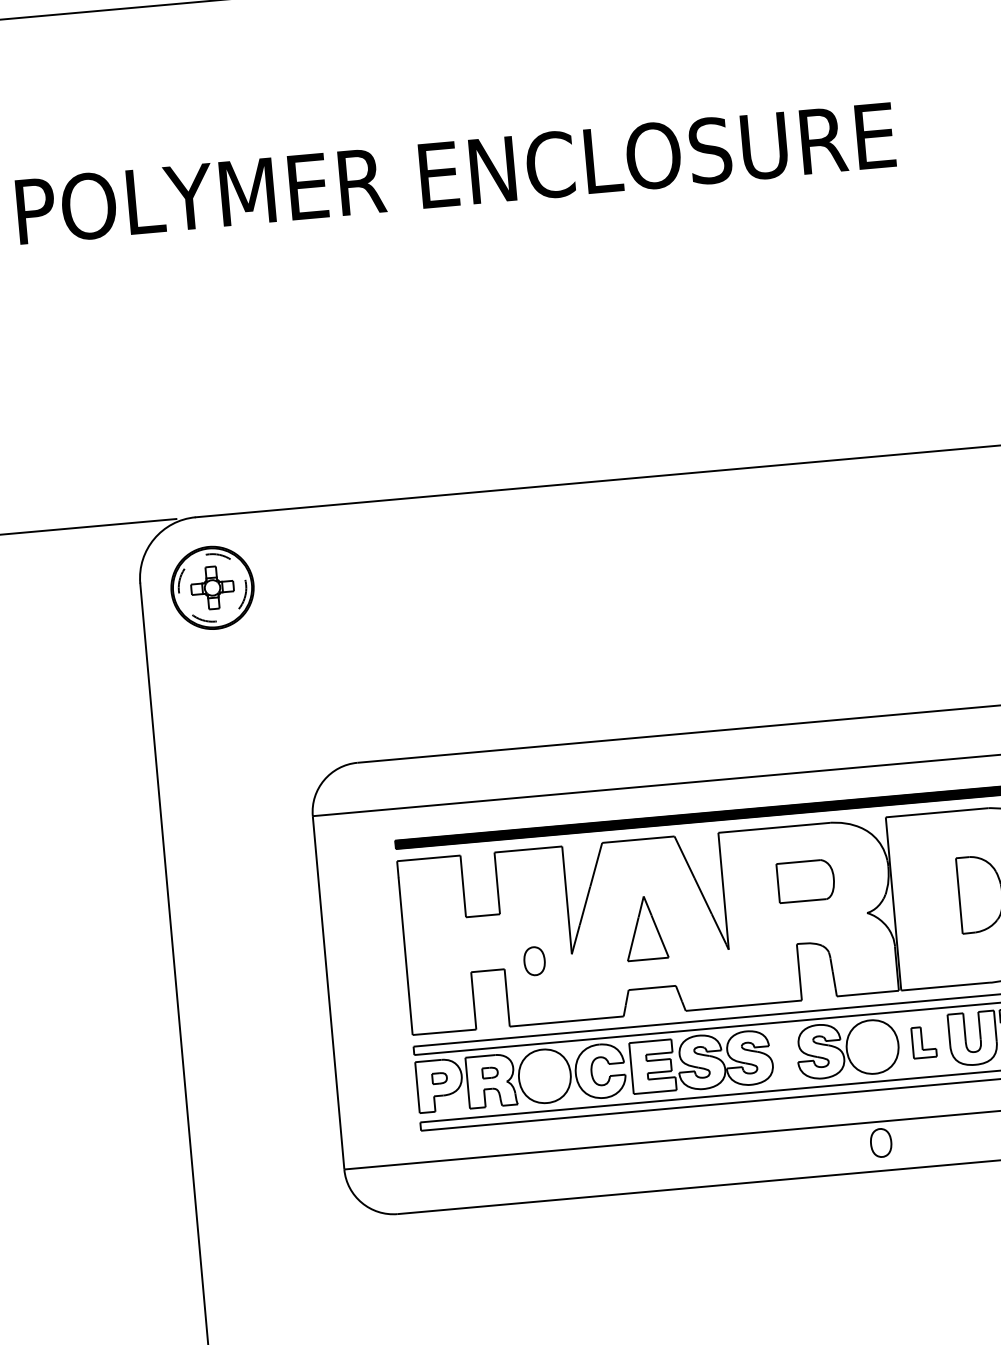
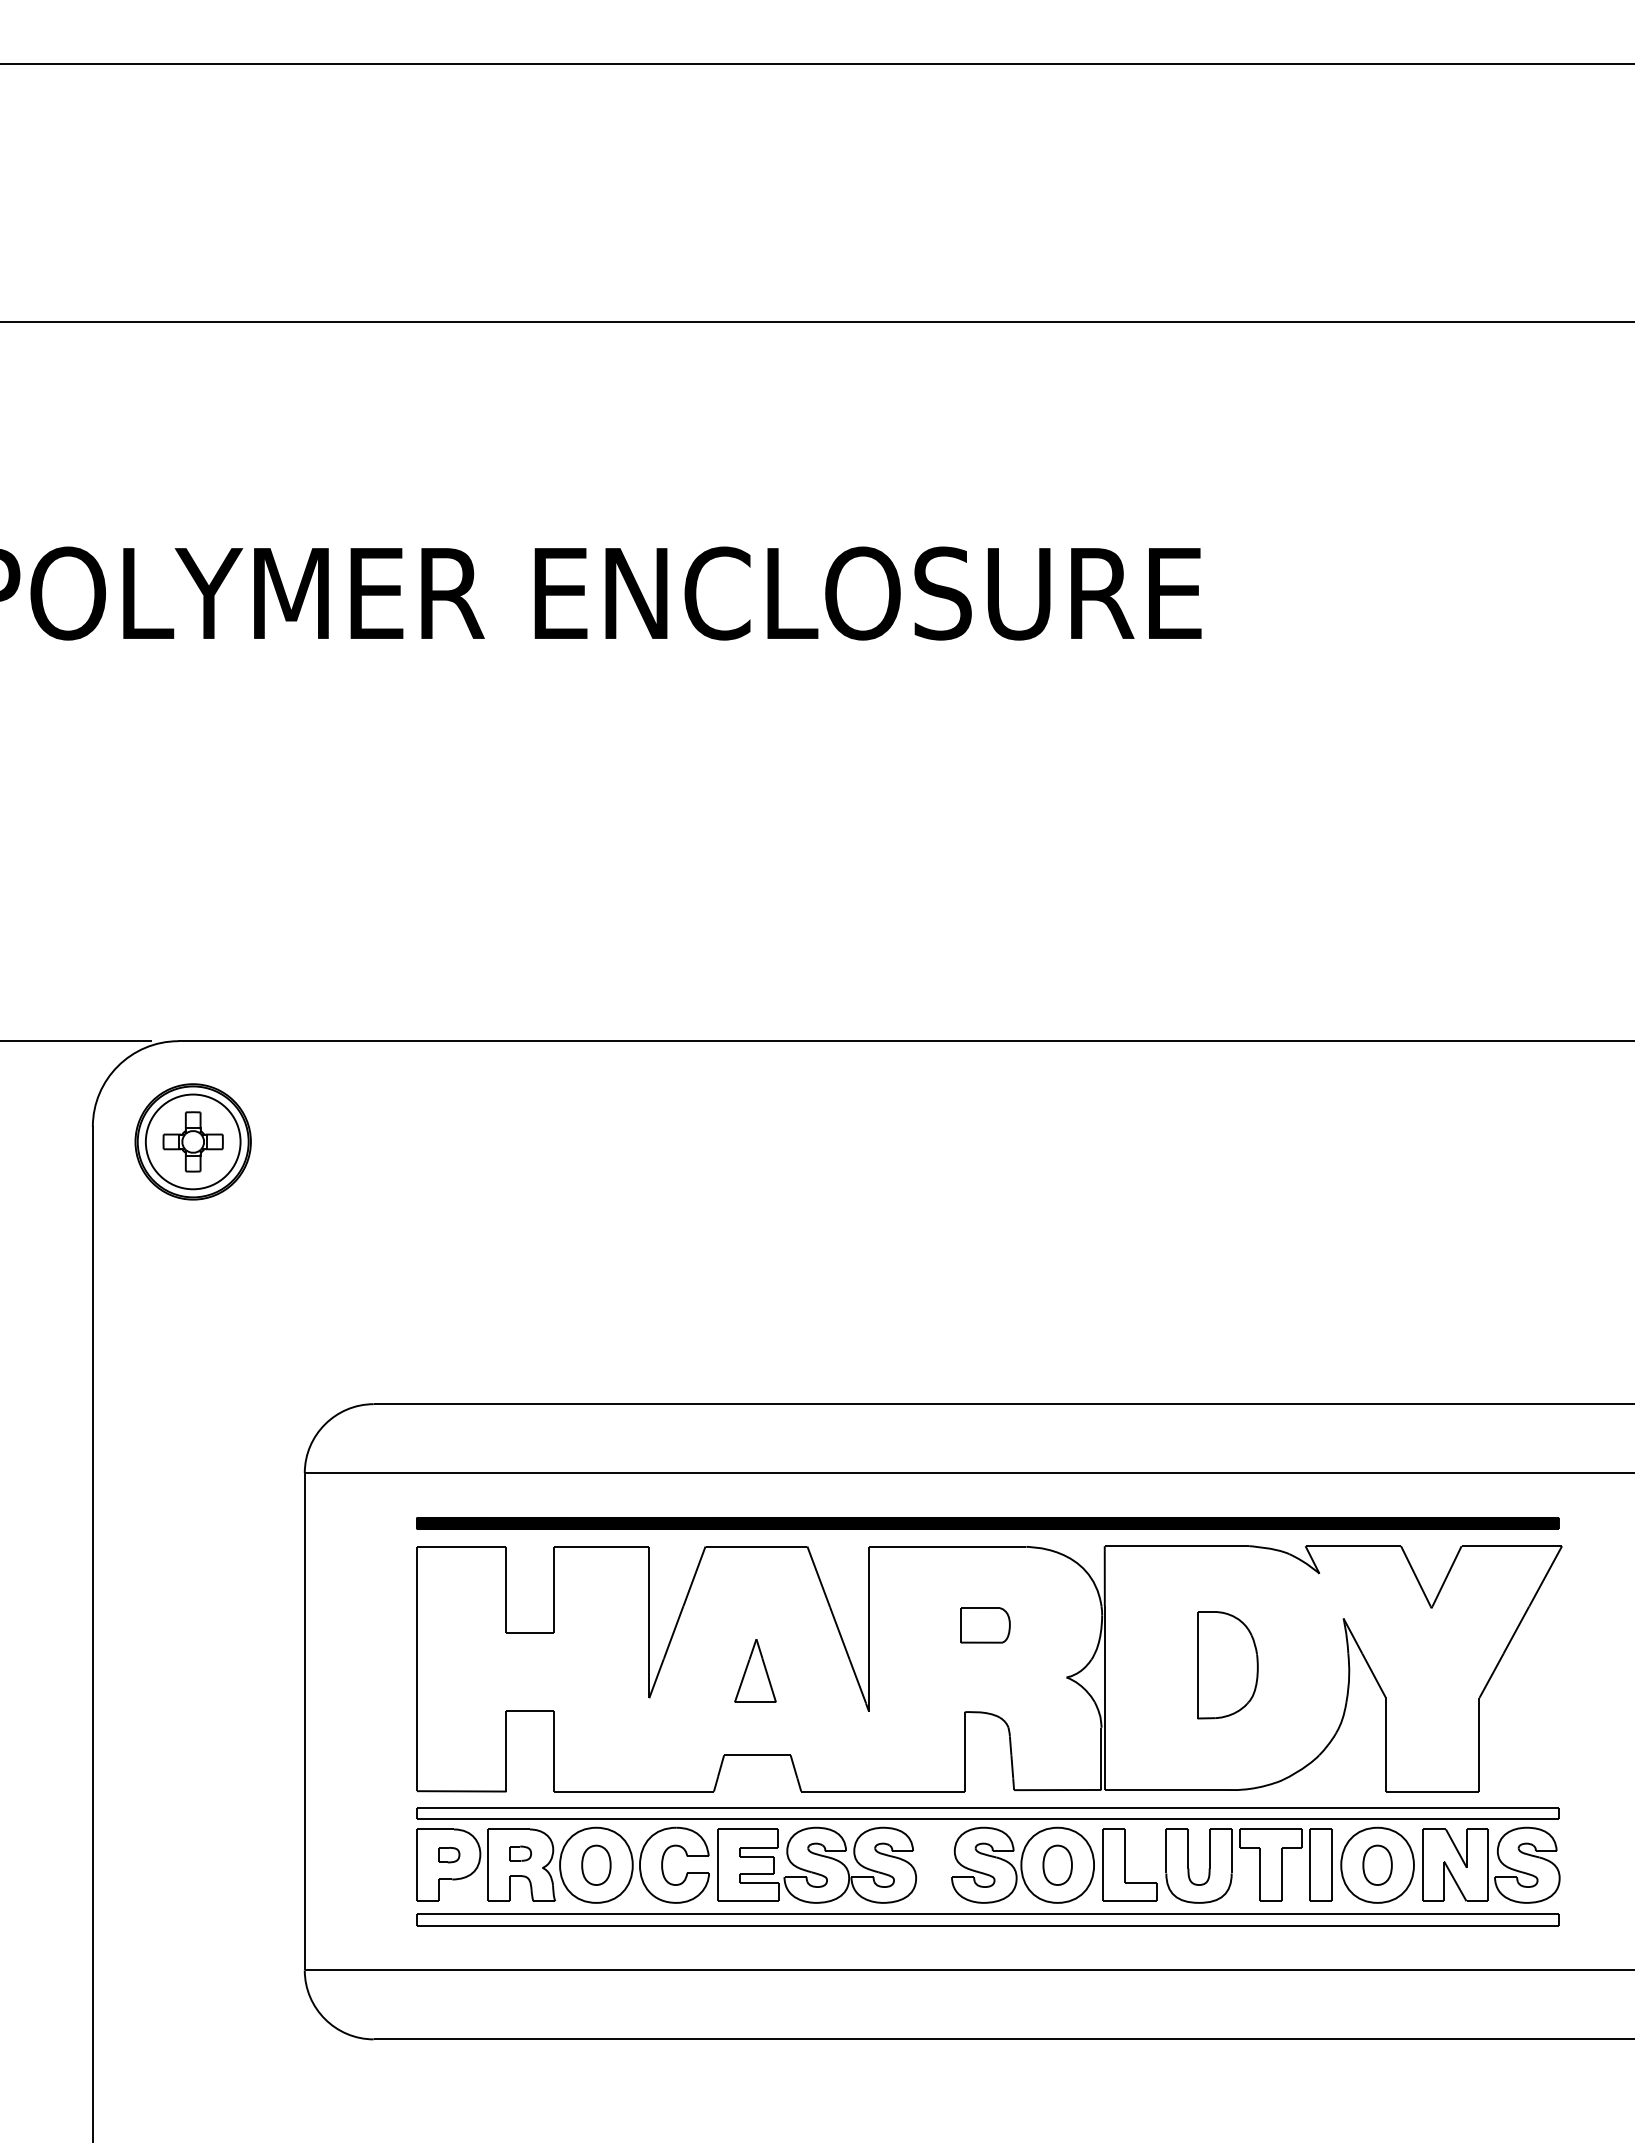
circle: (212, 587) -> (192, 1141), dashed -> solid
part: (806, 881) -> (985, 1625), size x0.62
part: (645, 927) -> (755, 1670), size x0.71
part: (534, 960) -> (596, 1864), moved
part: (923, 1041) -> (1129, 1864), size x1.67
part: (880, 1142) -> (1057, 1864), moved

